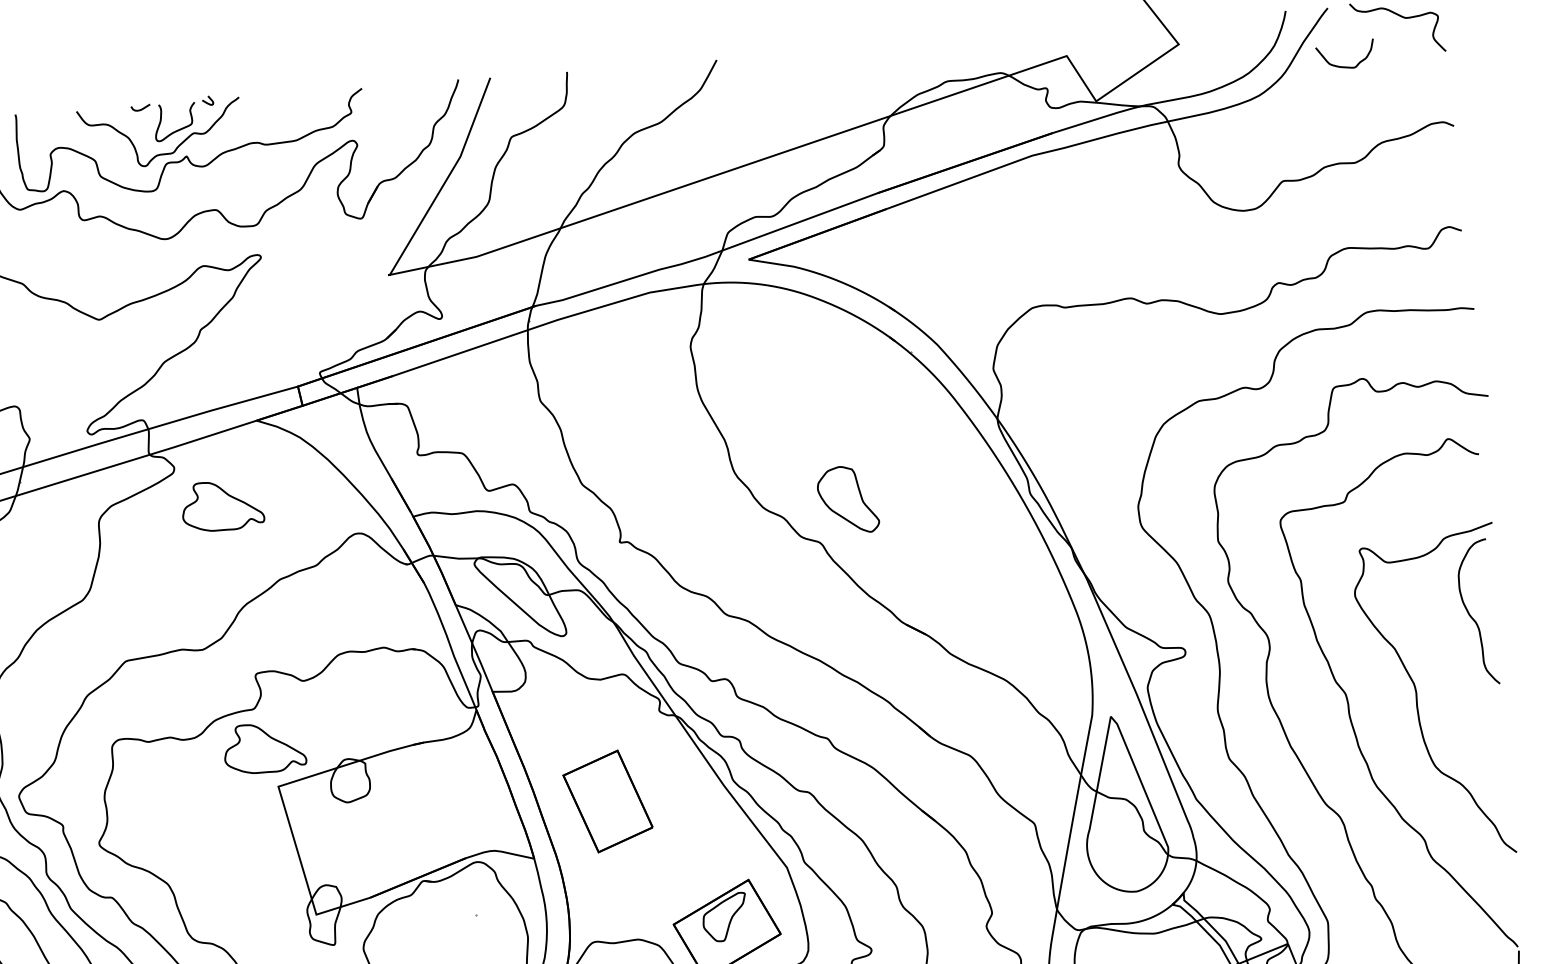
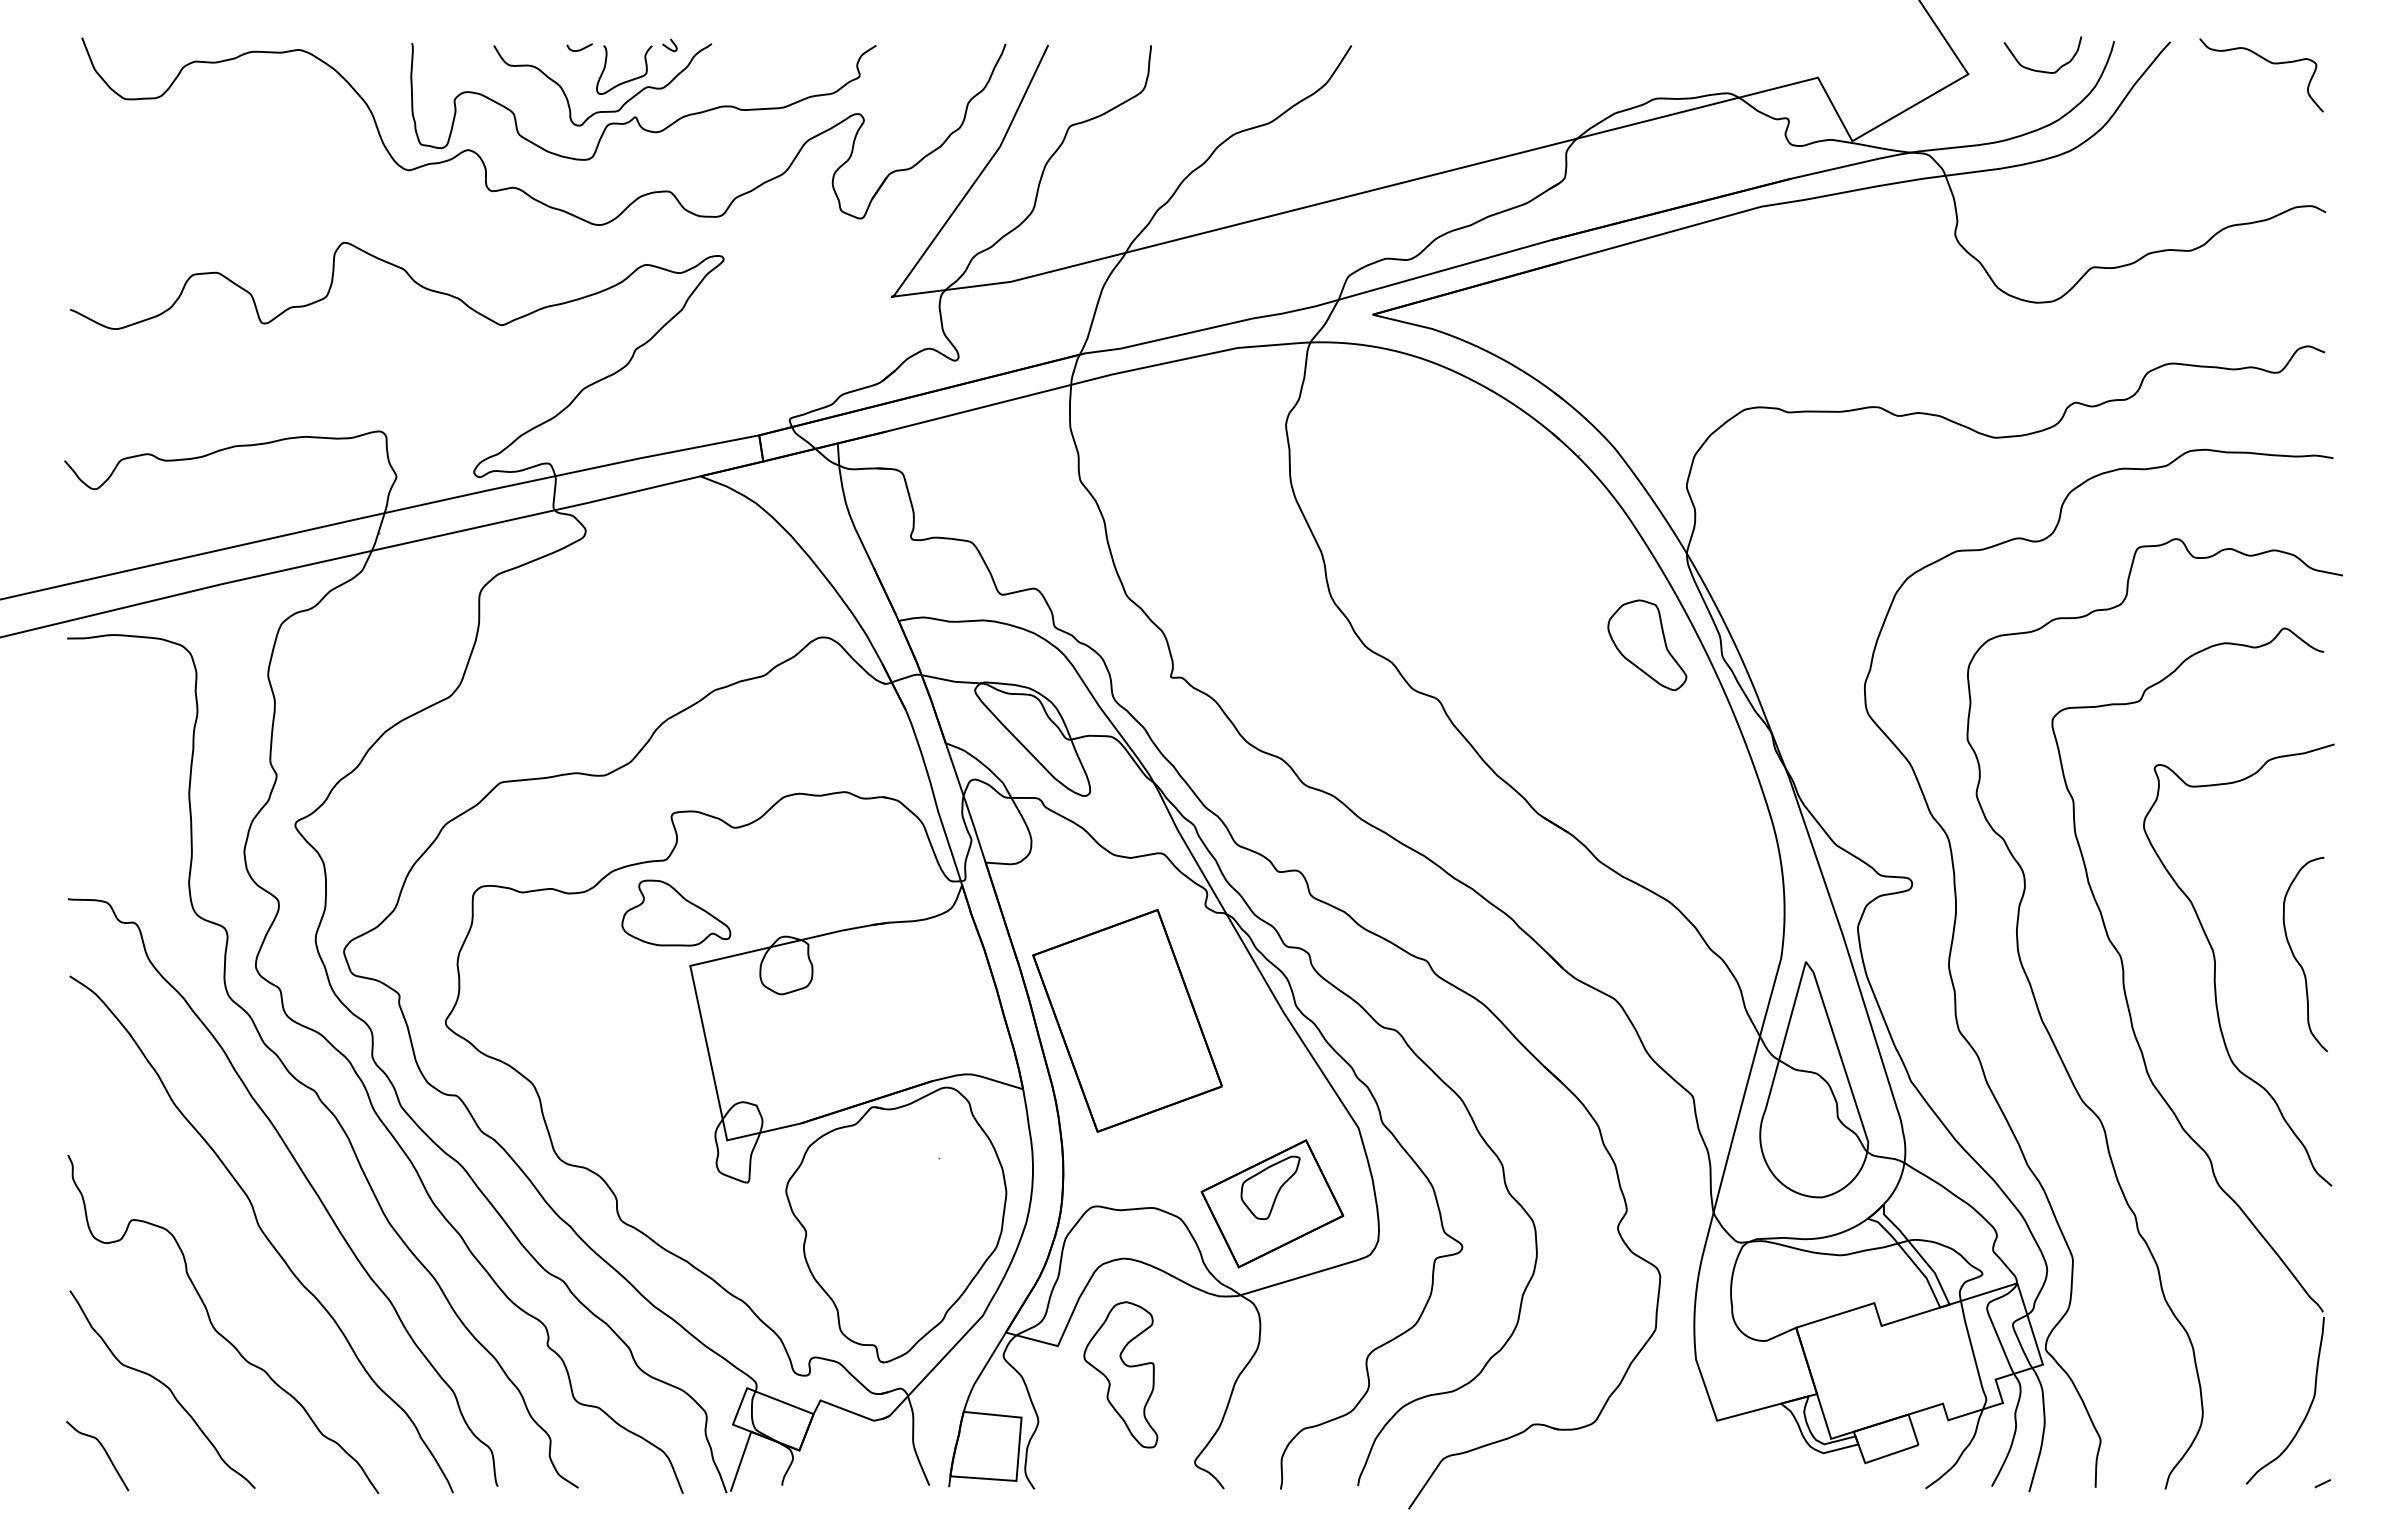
curve: (1345, 66) -> (2042, 70), moved
part: (848, 499) -> (1647, 644), moved
part: (222, 505) -> (646, 585), removed
curve: (1472, 616) -> (2297, 959), moved
part: (608, 801) -> (1127, 1020), size x1.67

